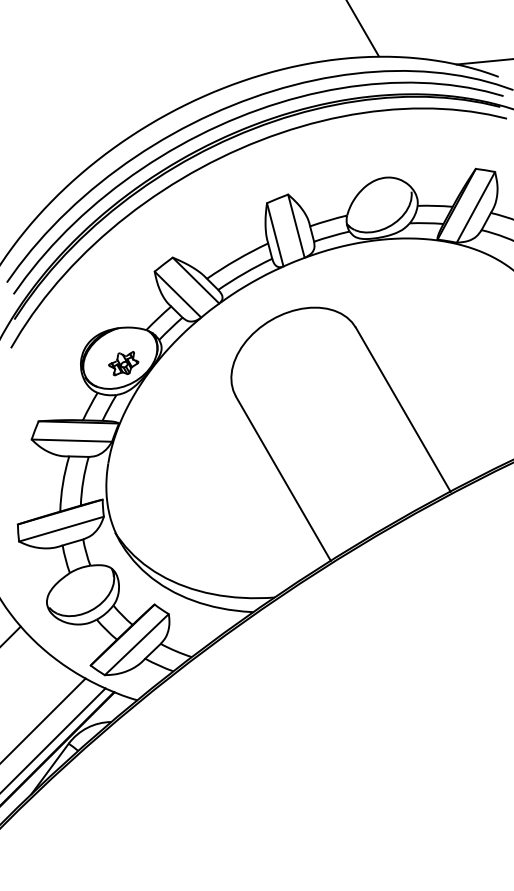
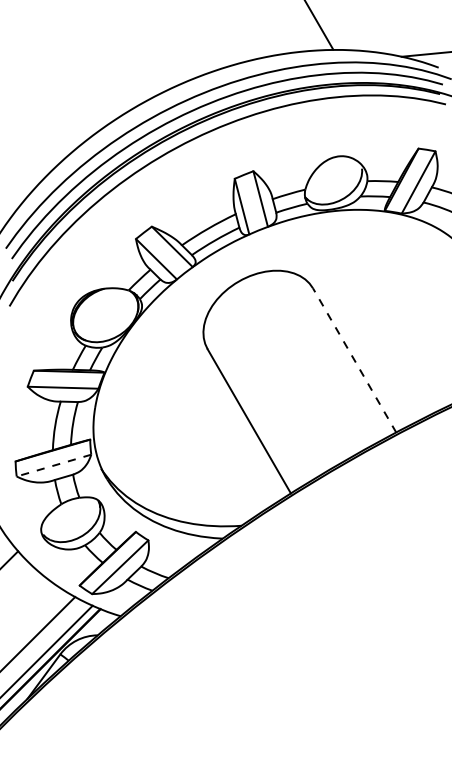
part: (123, 363) -> (108, 319), removed
line: (403, 409) -> (354, 360), solid -> dashed
line: (61, 529) -> (53, 465), solid -> dashed

